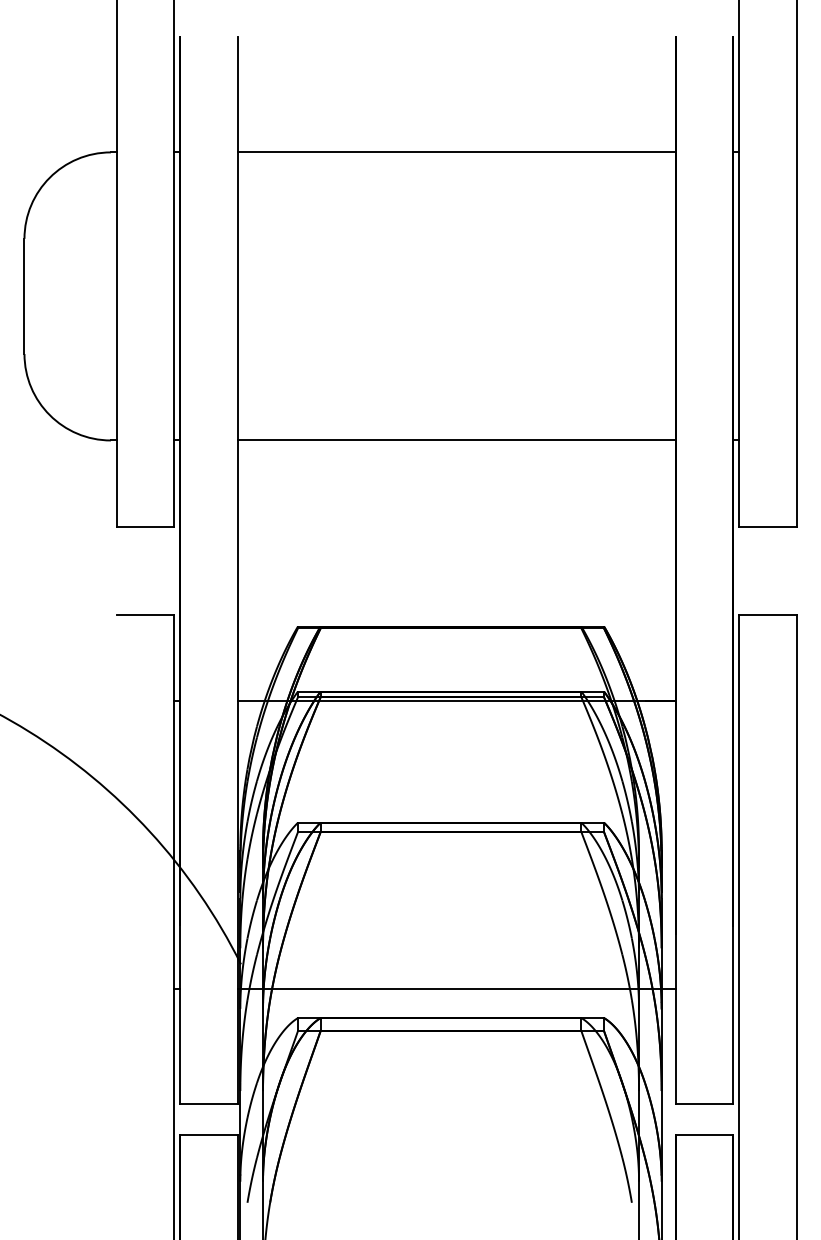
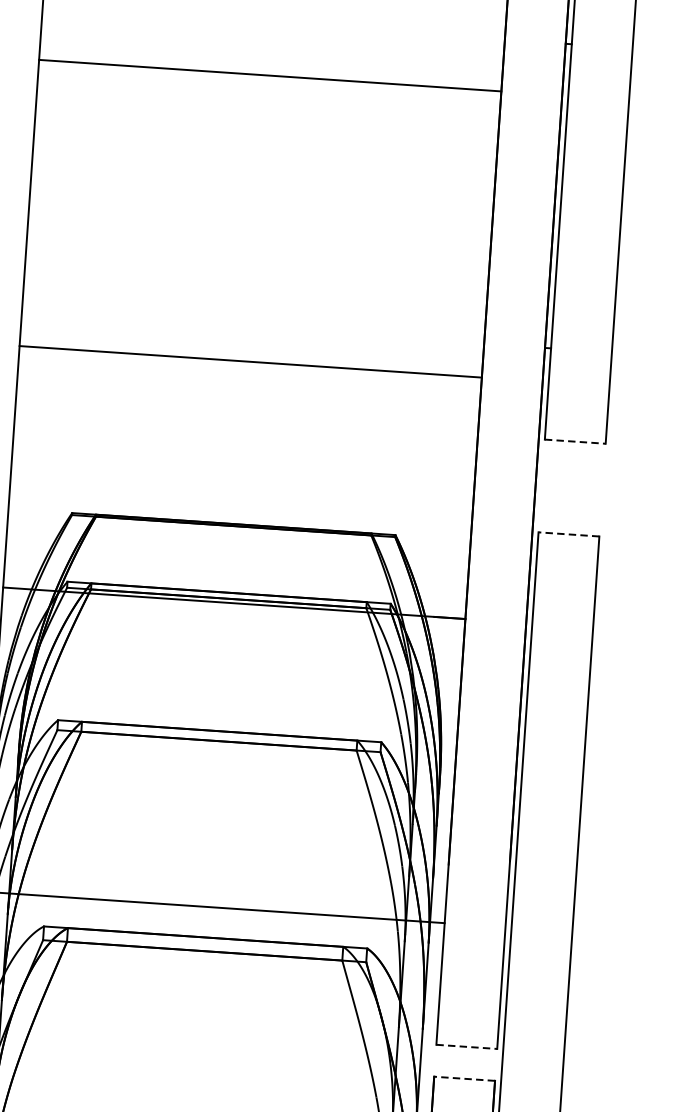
line: (456, 152) -> (270, 75), moved
line: (456, 440) -> (250, 361), moved
line: (767, 526) -> (575, 441), solid -> dashed
line: (767, 614) -> (568, 534), solid -> dashed
line: (704, 1104) -> (466, 1046), solid -> dashed
line: (704, 1134) -> (464, 1078), solid -> dashed

